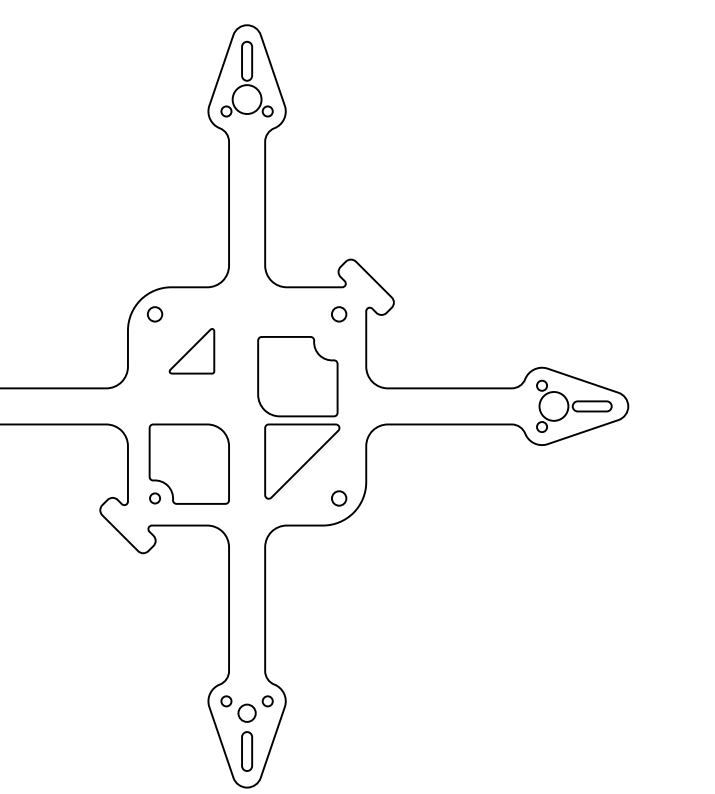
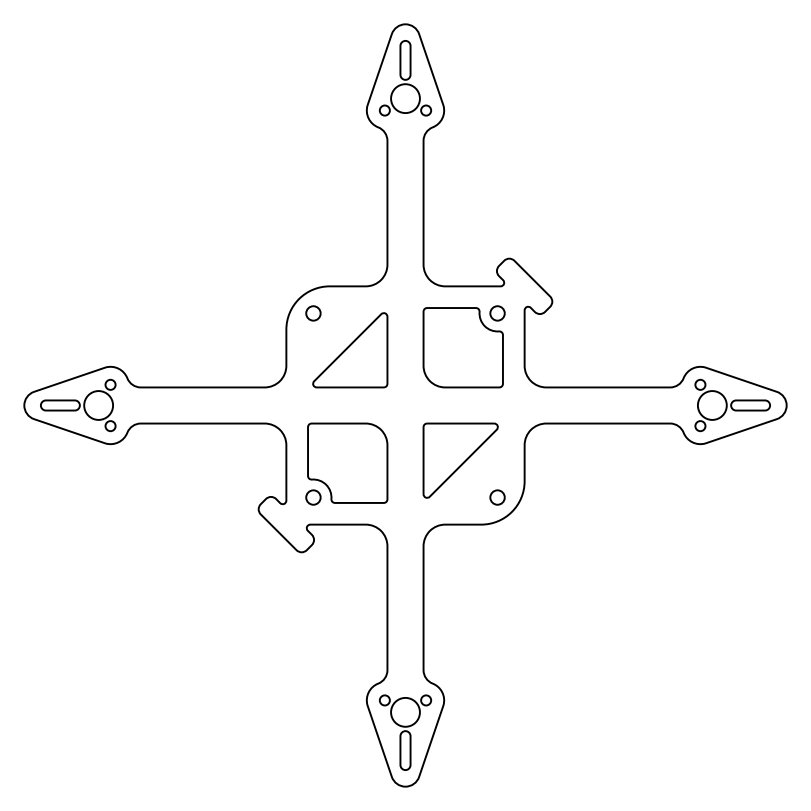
part: (192, 351) -> (350, 350), size x1.67
part: (297, 376) -> (462, 347), moved
circle: (155, 498) -> (313, 497), size x1.43
circle: (247, 712) -> (405, 711), size x1.67

